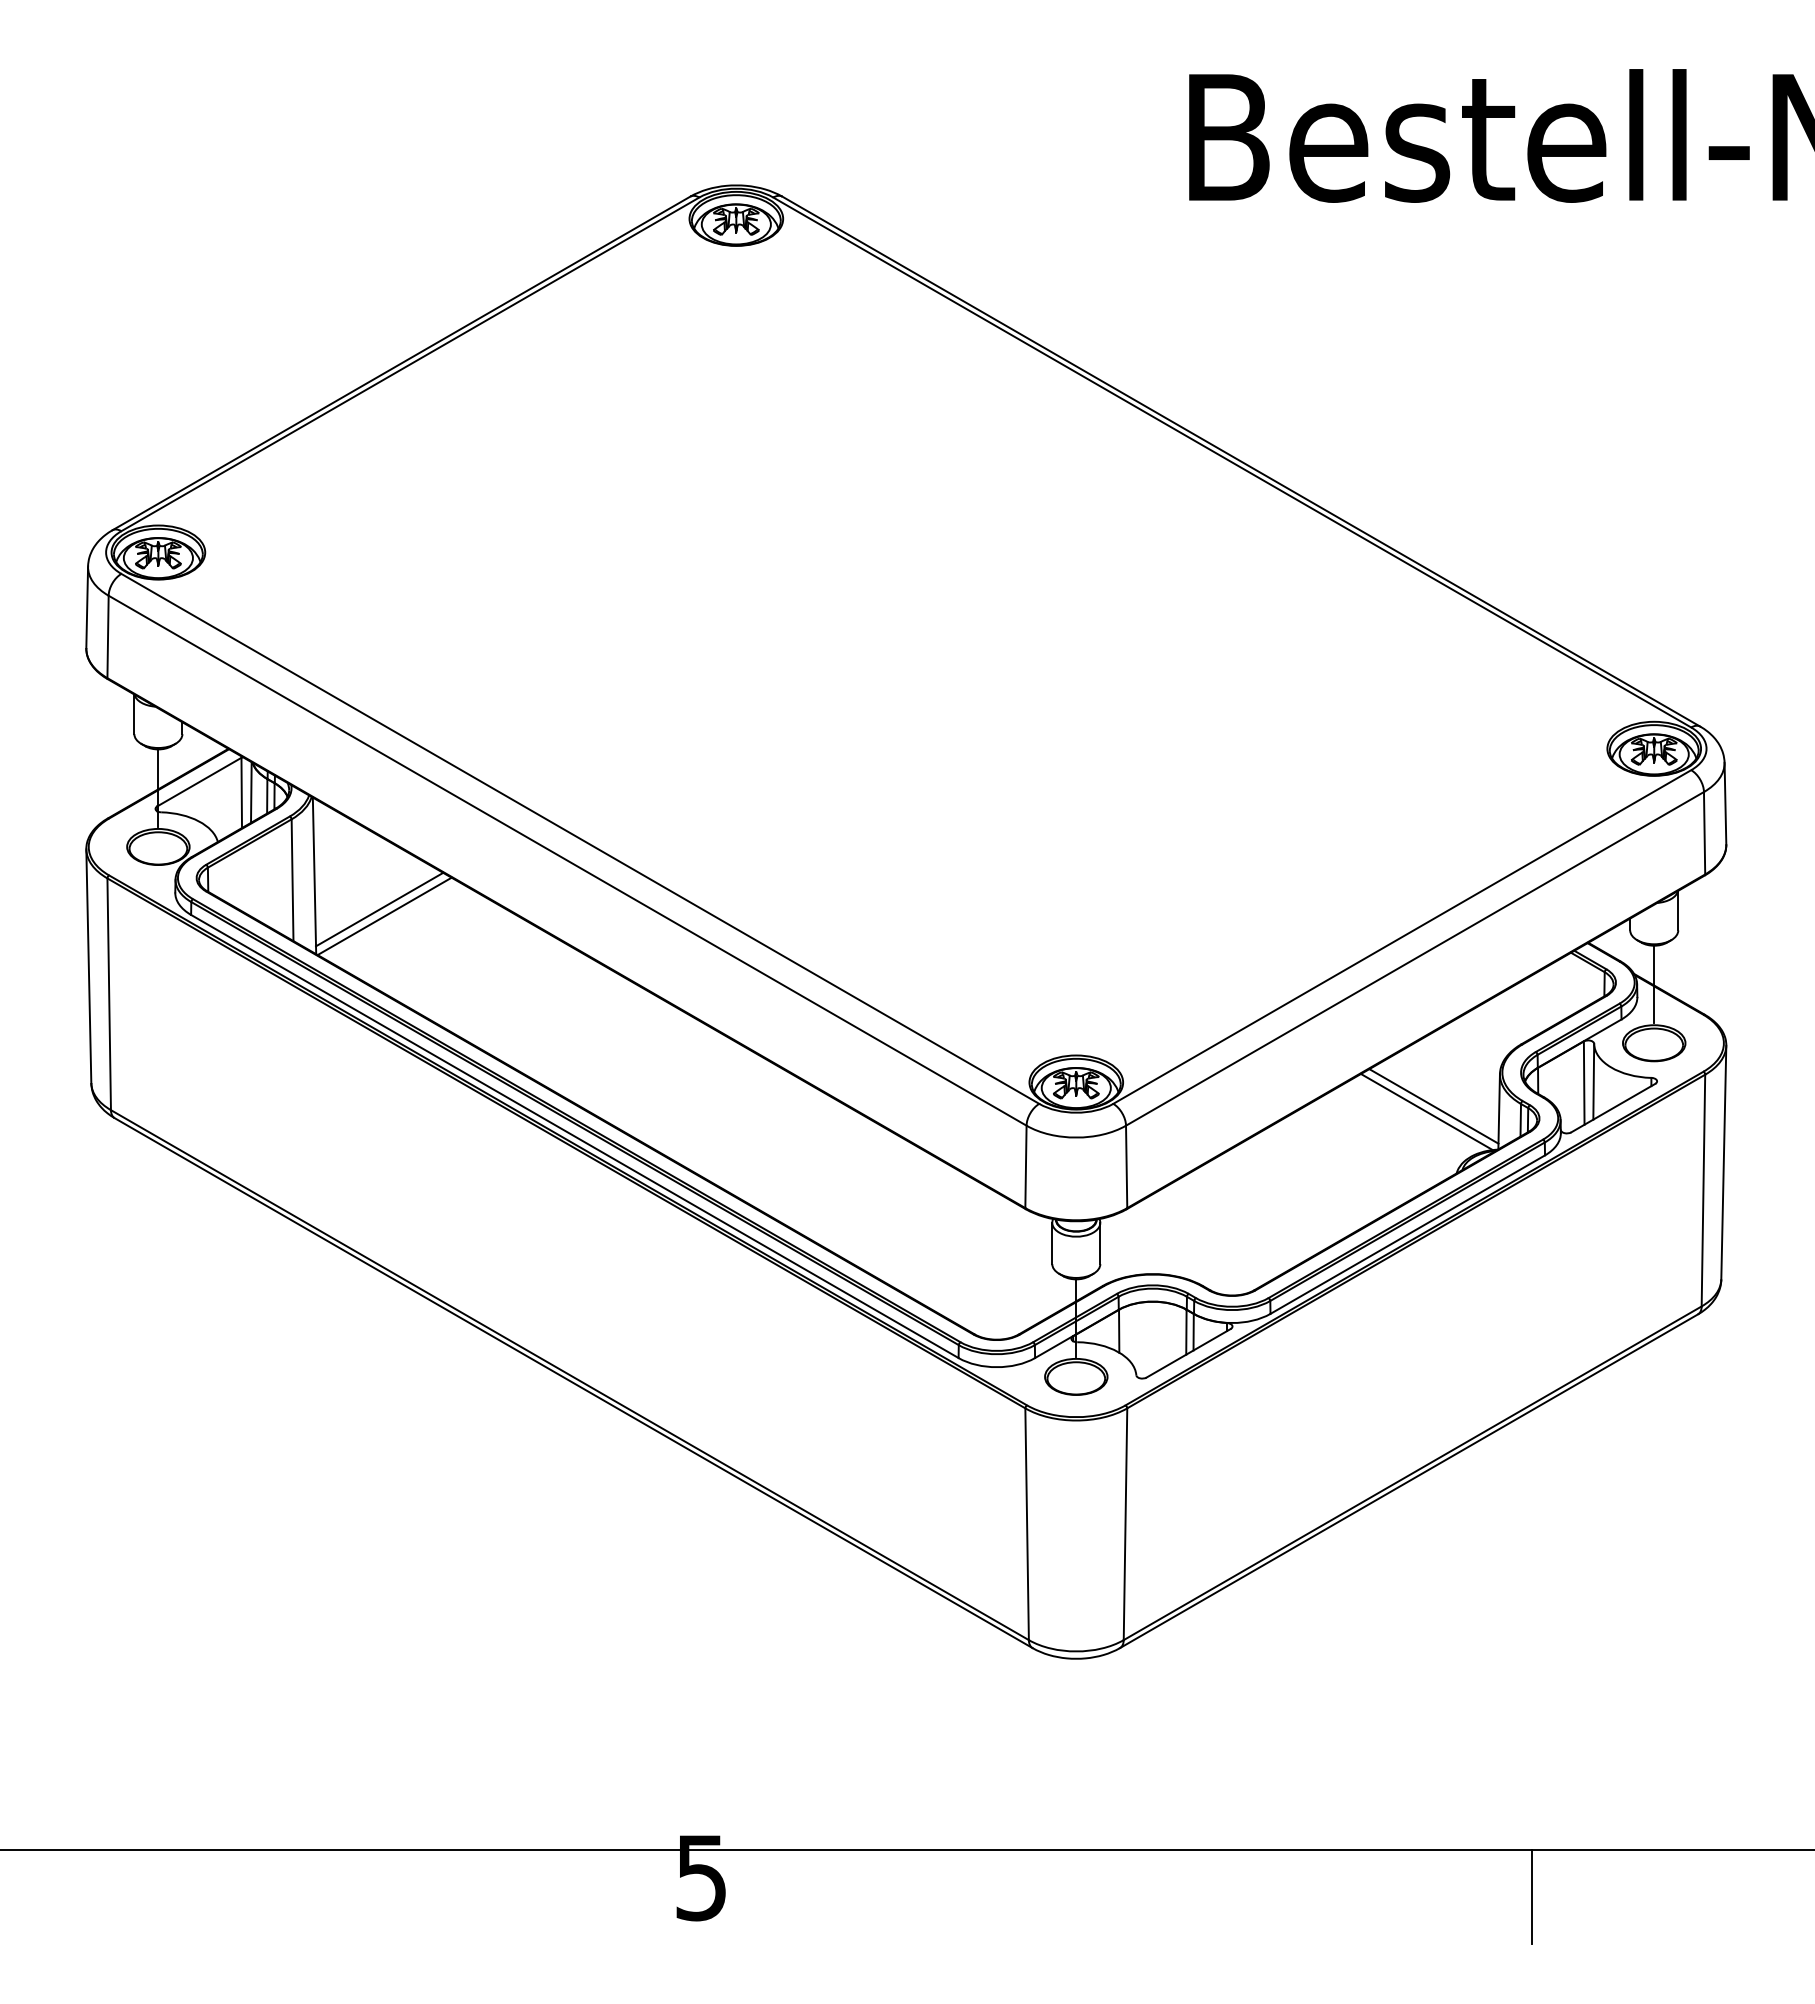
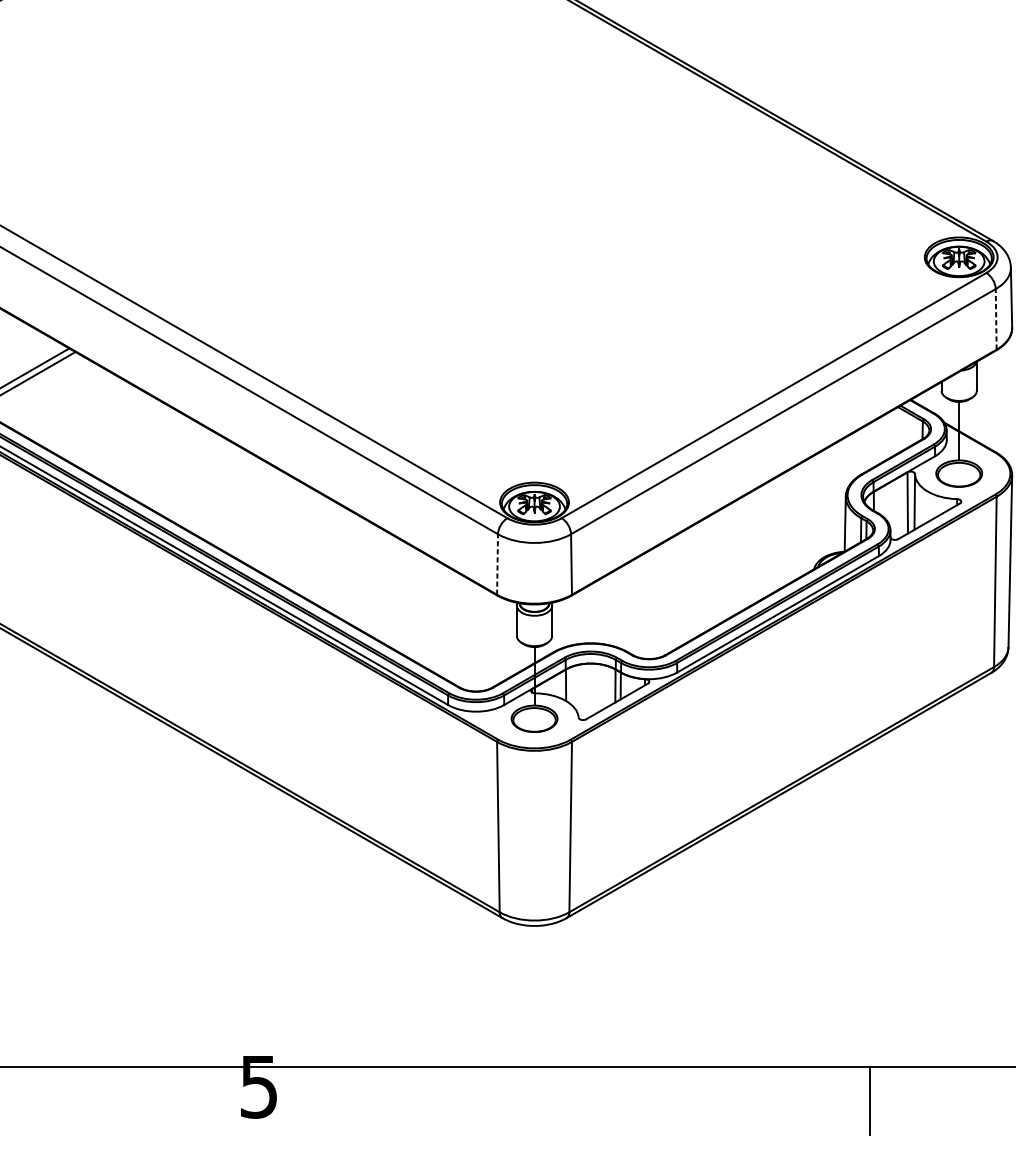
line: (1704, 832) -> (996, 318), solid -> dashed
line: (1433, 1106) -> (797, 520), removed
line: (1426, 1111) -> (791, 523), removed
line: (1025, 1166) -> (497, 564), solid -> dashed

